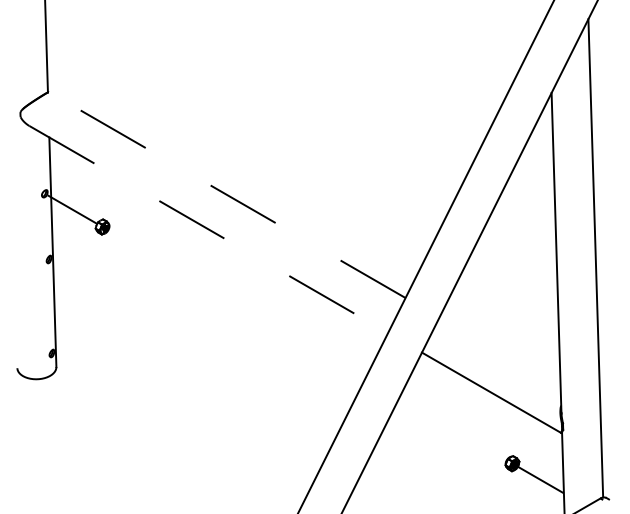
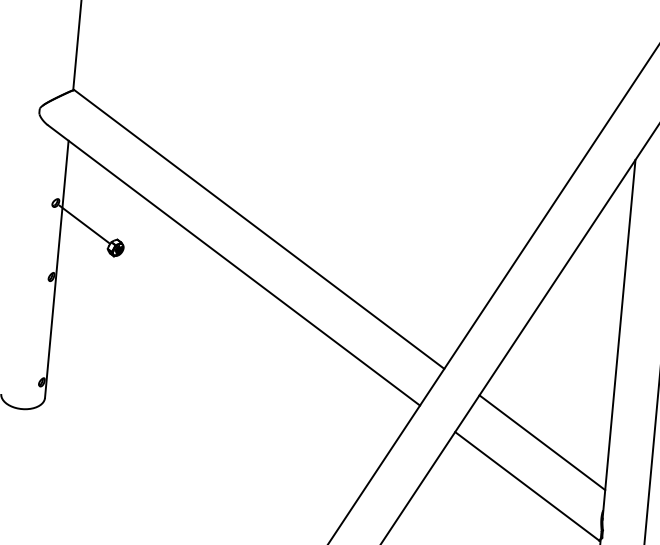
line: (227, 195) -> (259, 229), dashed -> solid
line: (209, 229) -> (234, 265), dashed -> solid
line: (499, 352) -> (541, 442), added

